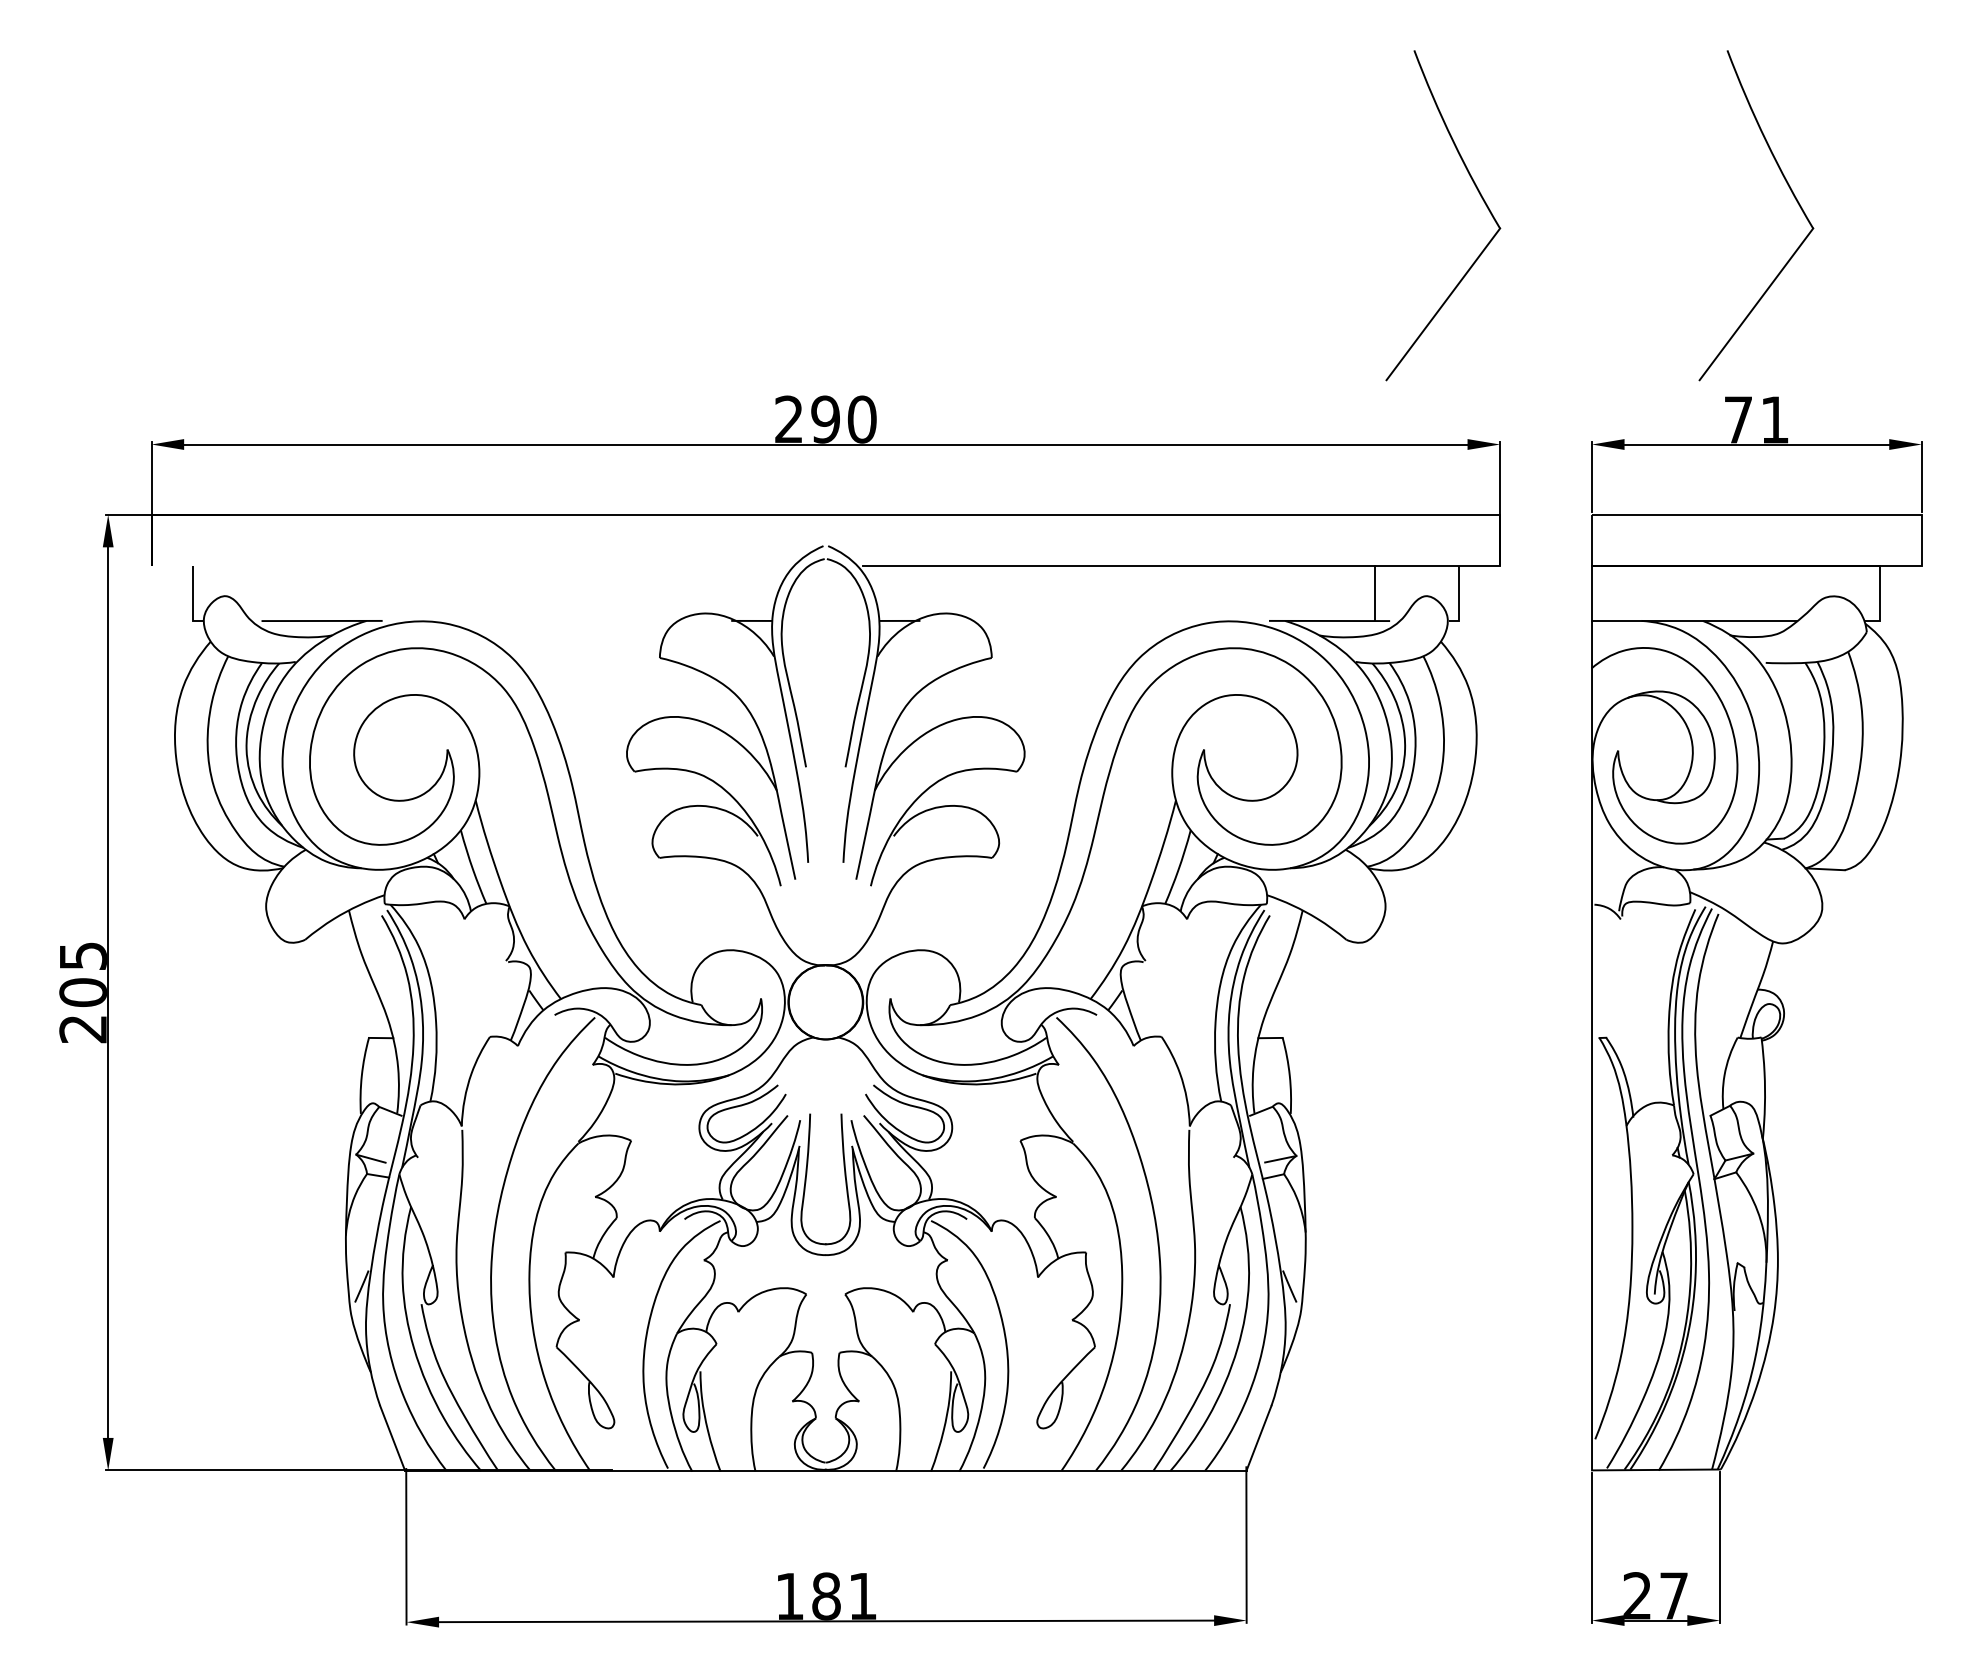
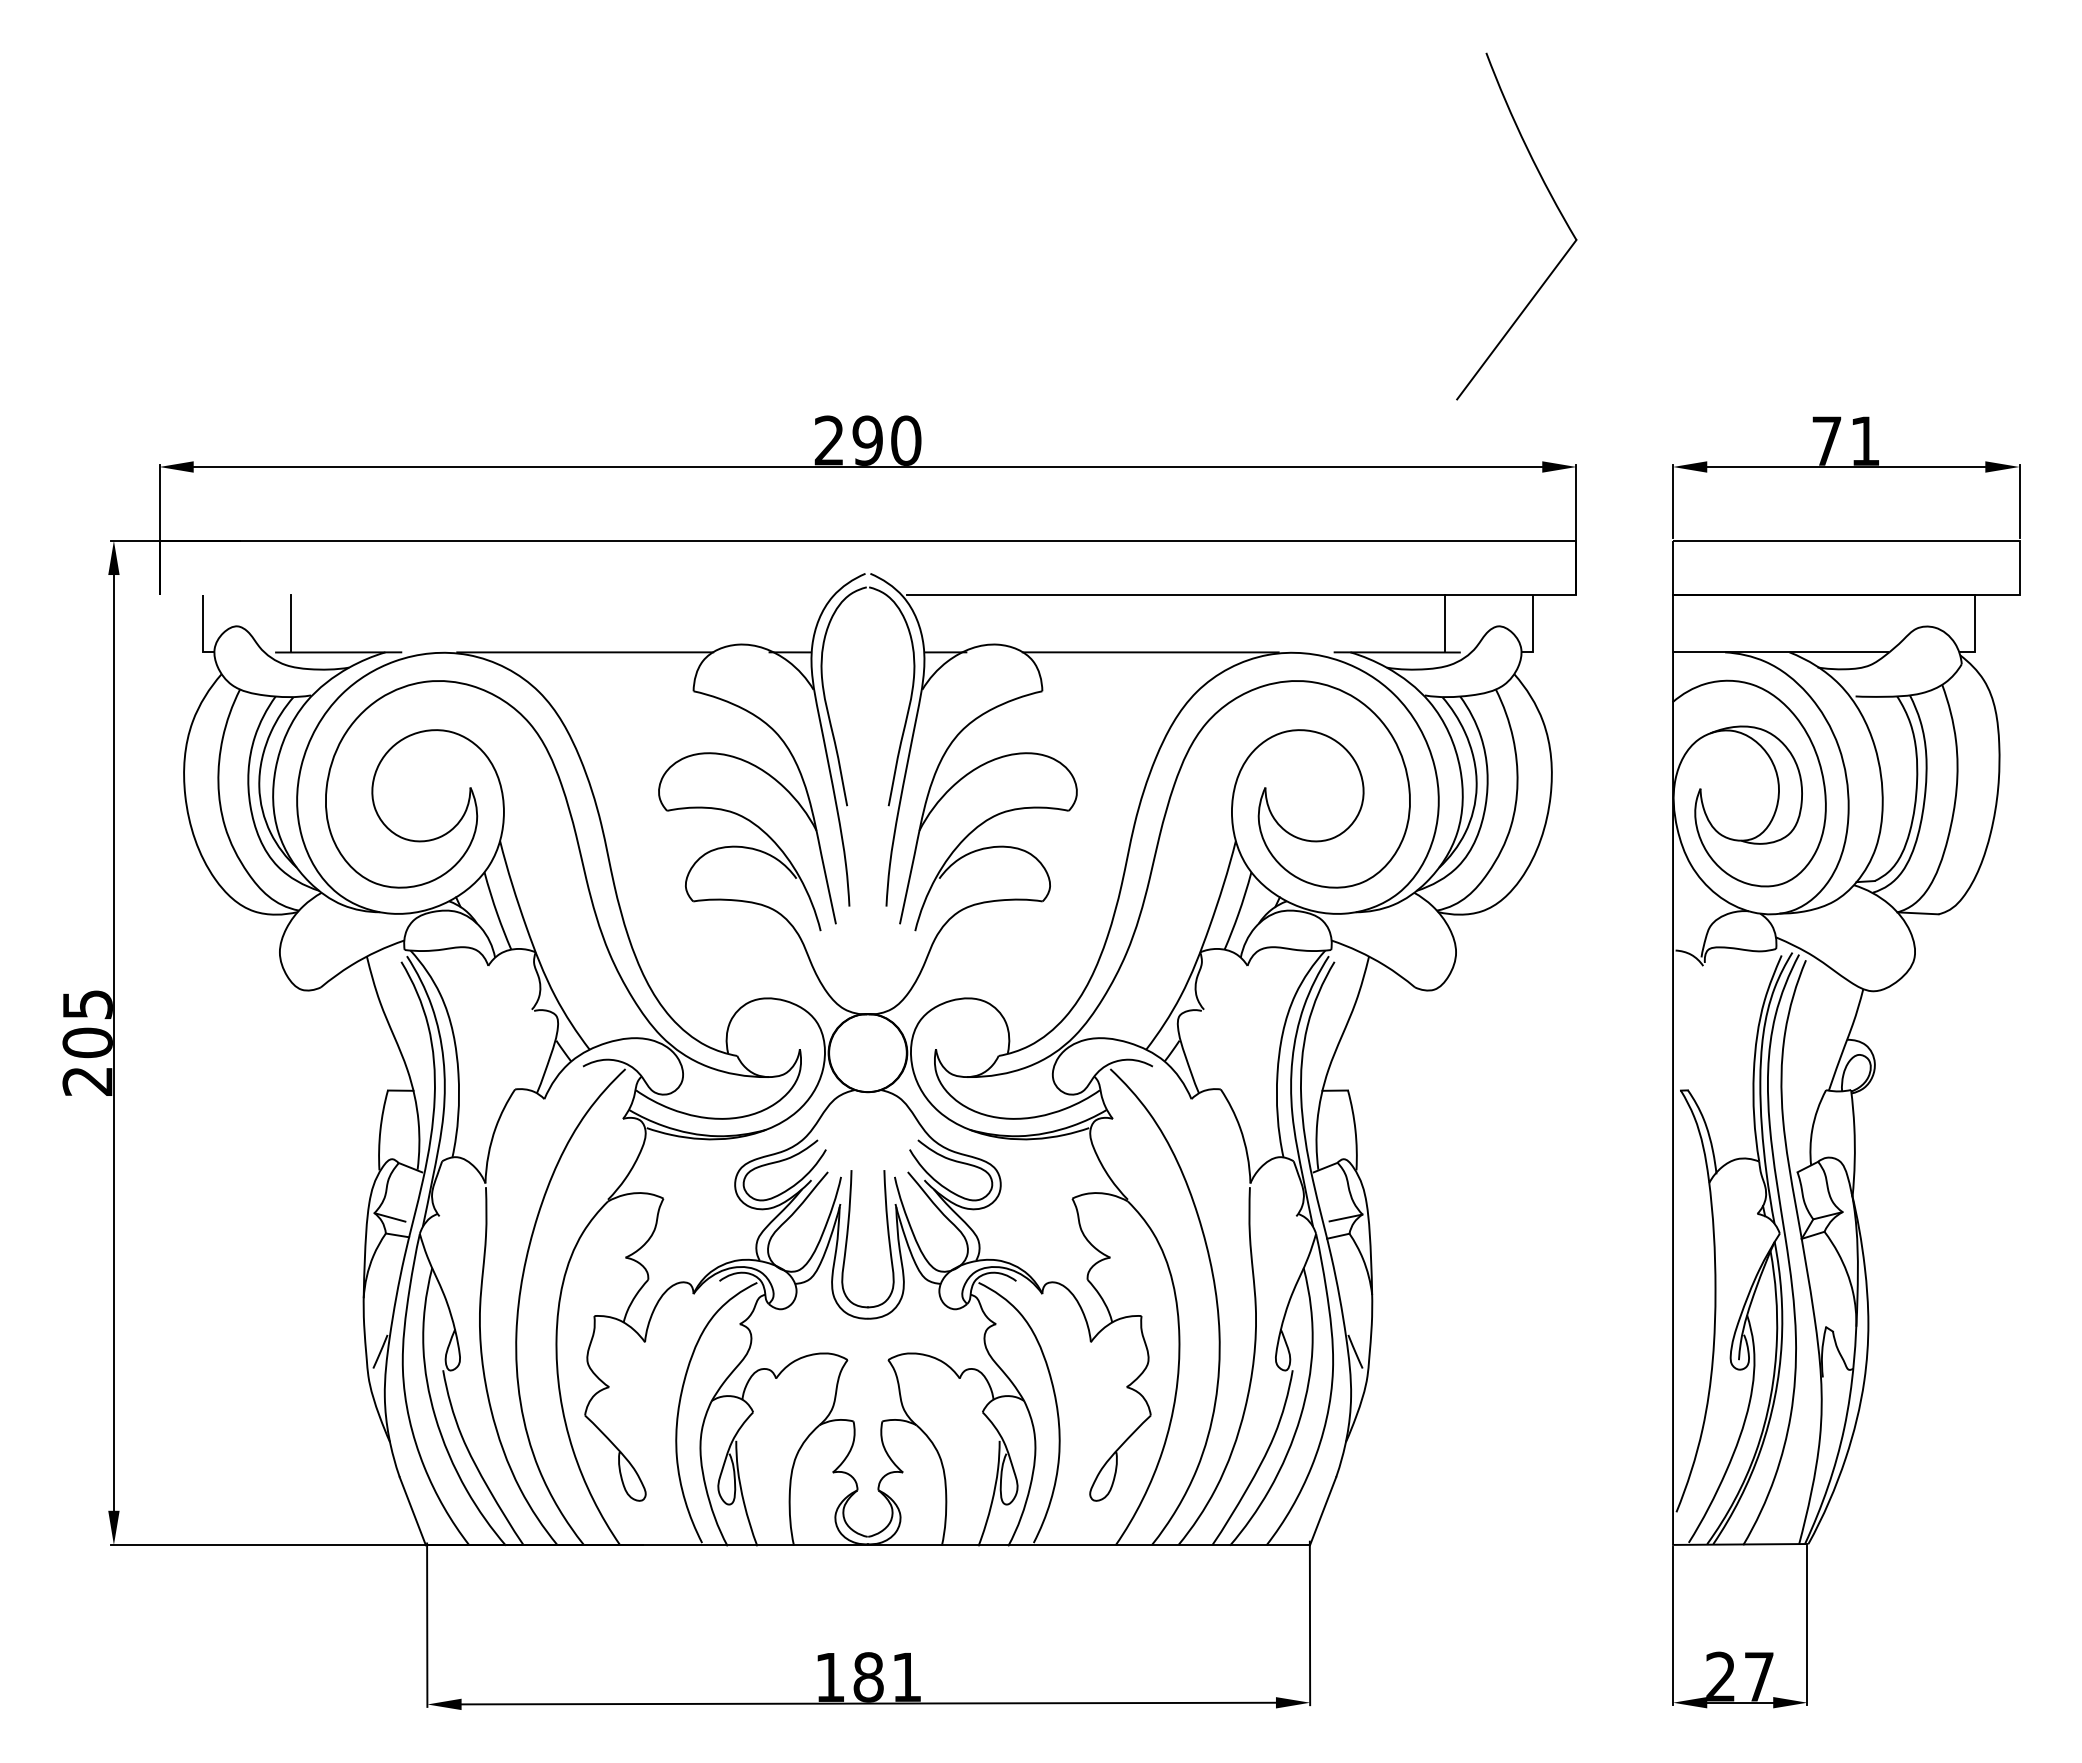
part: (1794, 197) -> (1885, 207), removed
line: (276, 593) -> (290, 623), added
line: (557, 621) -> (585, 652), added
line: (1094, 621) -> (1150, 652), added

